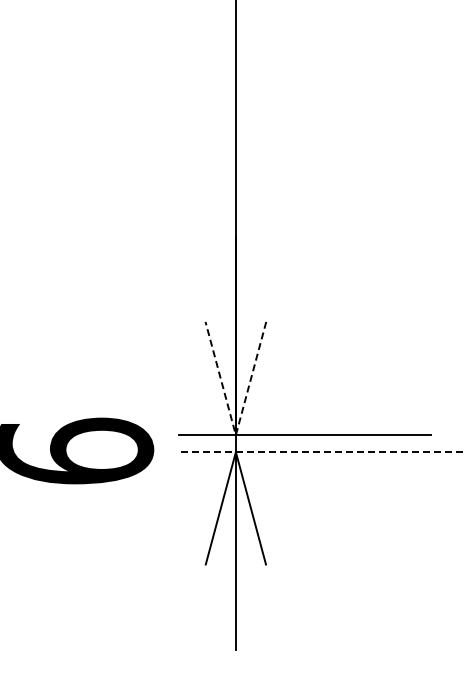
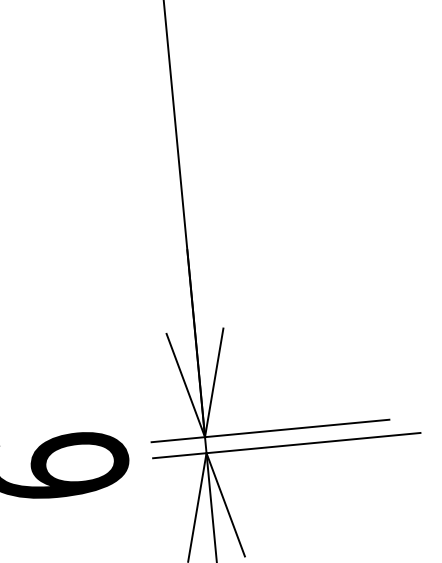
line: (235, 435) -> (204, 437), dashed -> solid
line: (320, 452) -> (286, 445), dashed -> solid

